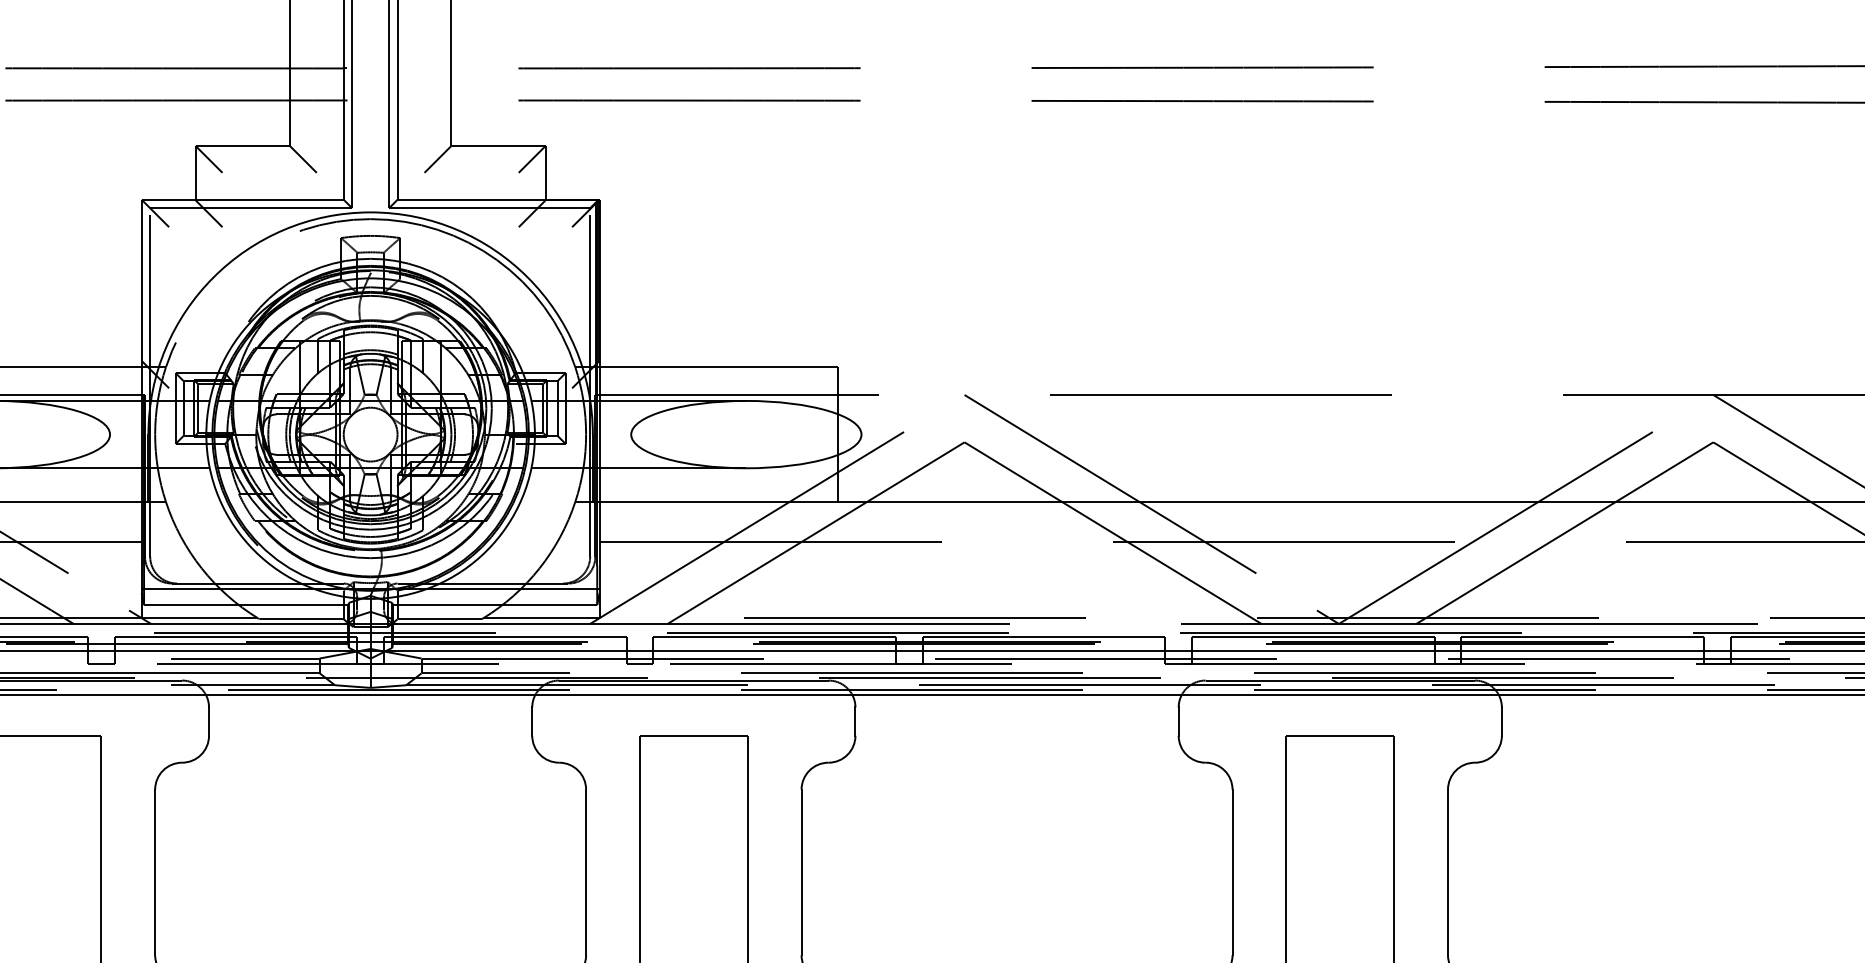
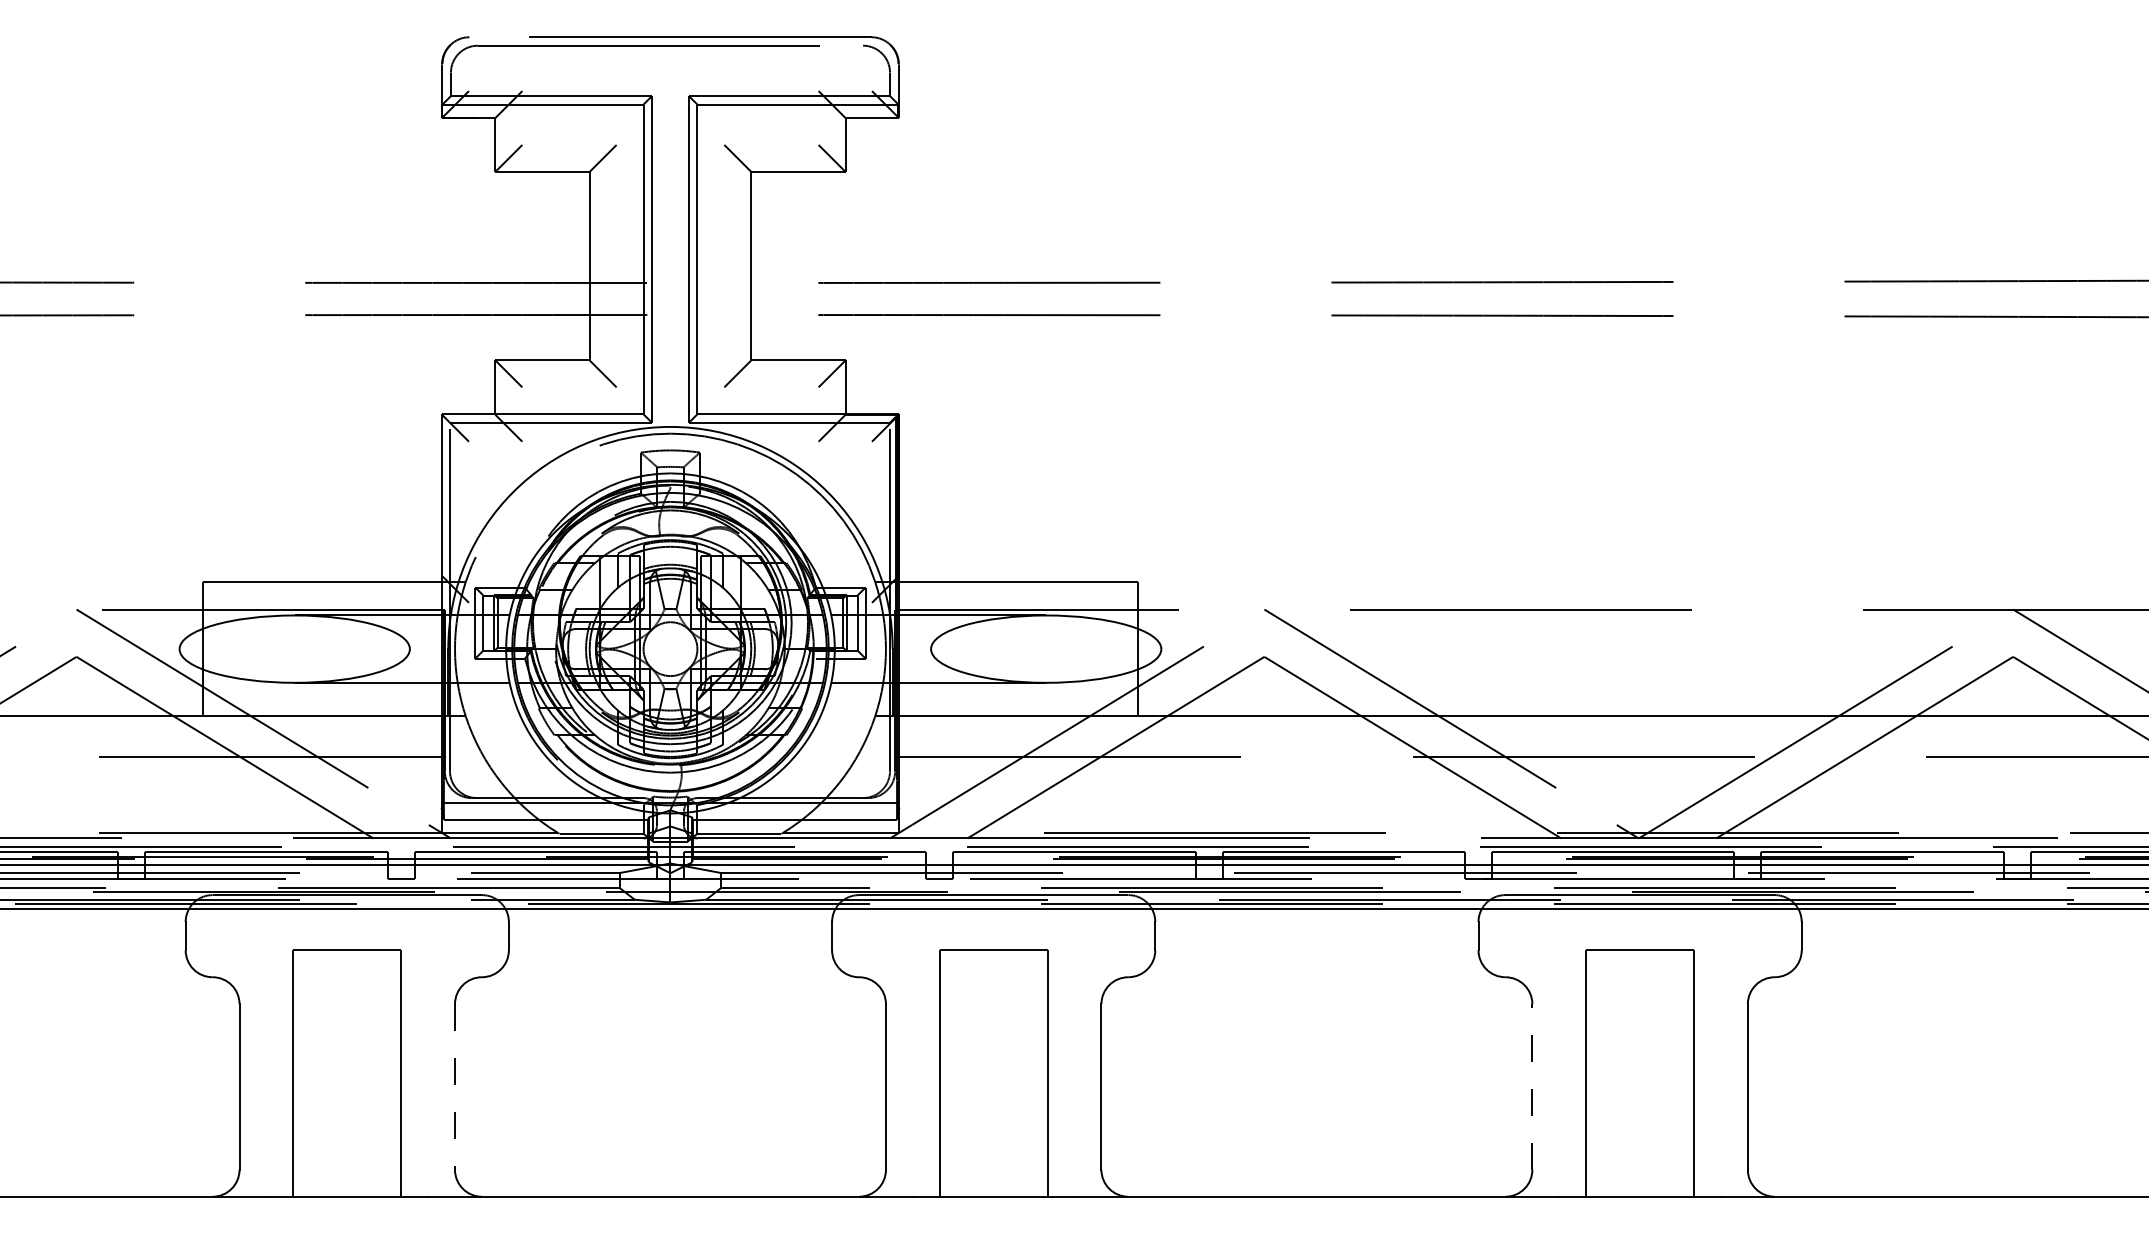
line: (155, 872) -> (455, 1087), solid -> dashed
line: (1232, 872) -> (1532, 1087), solid -> dashed

